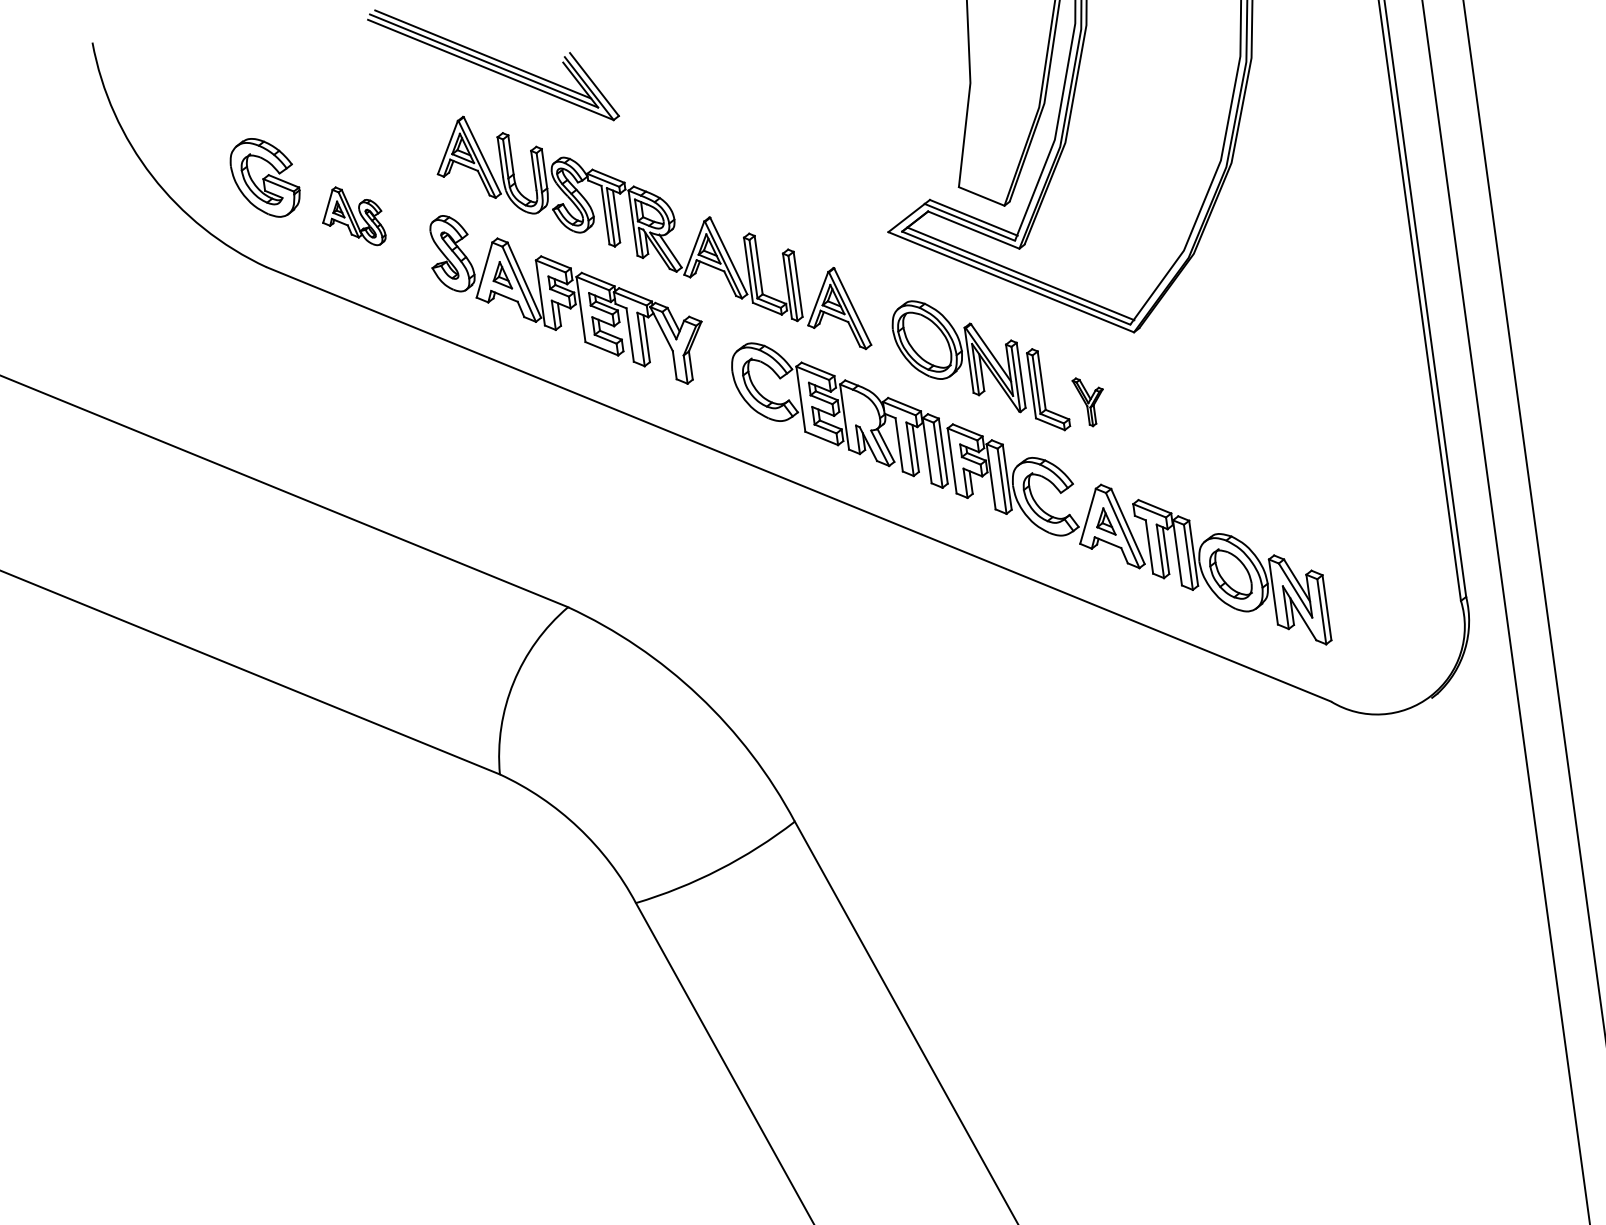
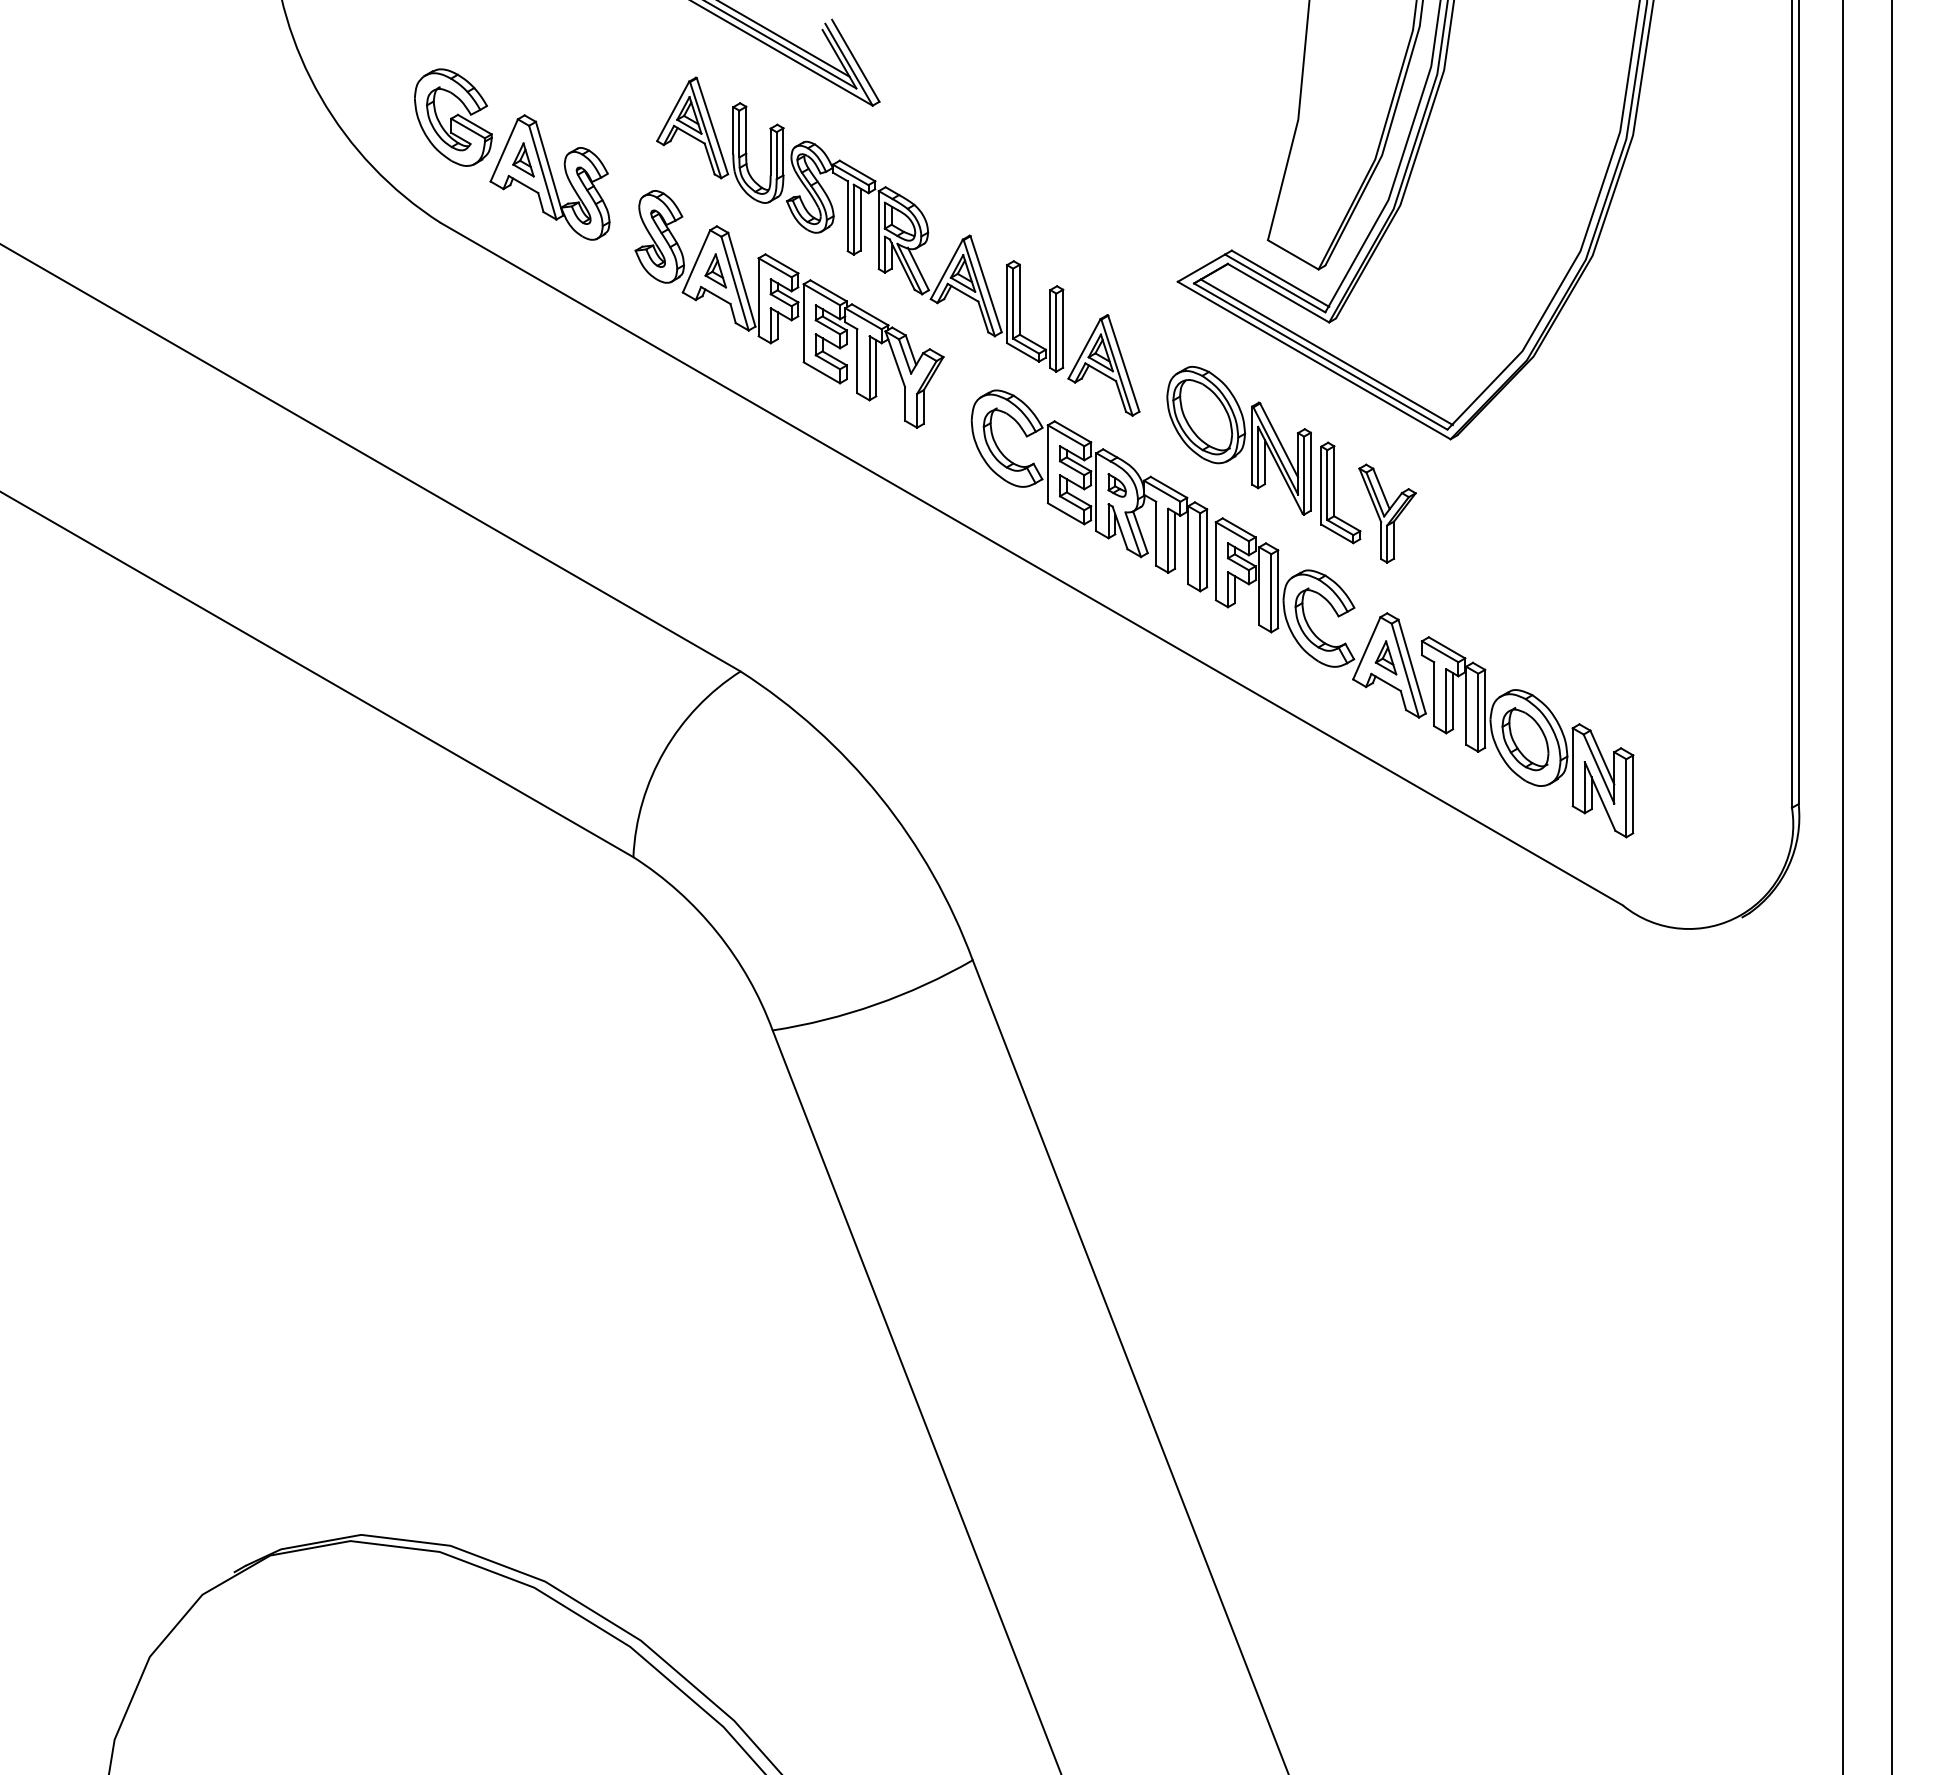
part: (352, 216) -> (549, 177), size x1.67
part: (1089, 401) -> (1387, 513), size x1.67
part: (860, 409) -> (1116, 485), added

